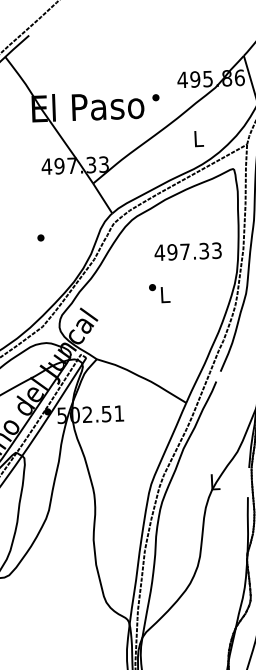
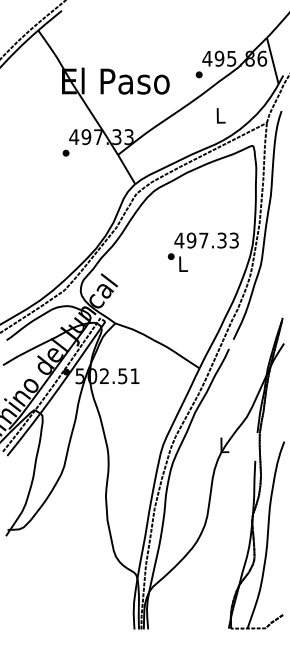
part: (155, 97) -> (198, 74), moved
part: (40, 237) -> (65, 152), moved
text: (187, 251) -> (206, 240), moved

